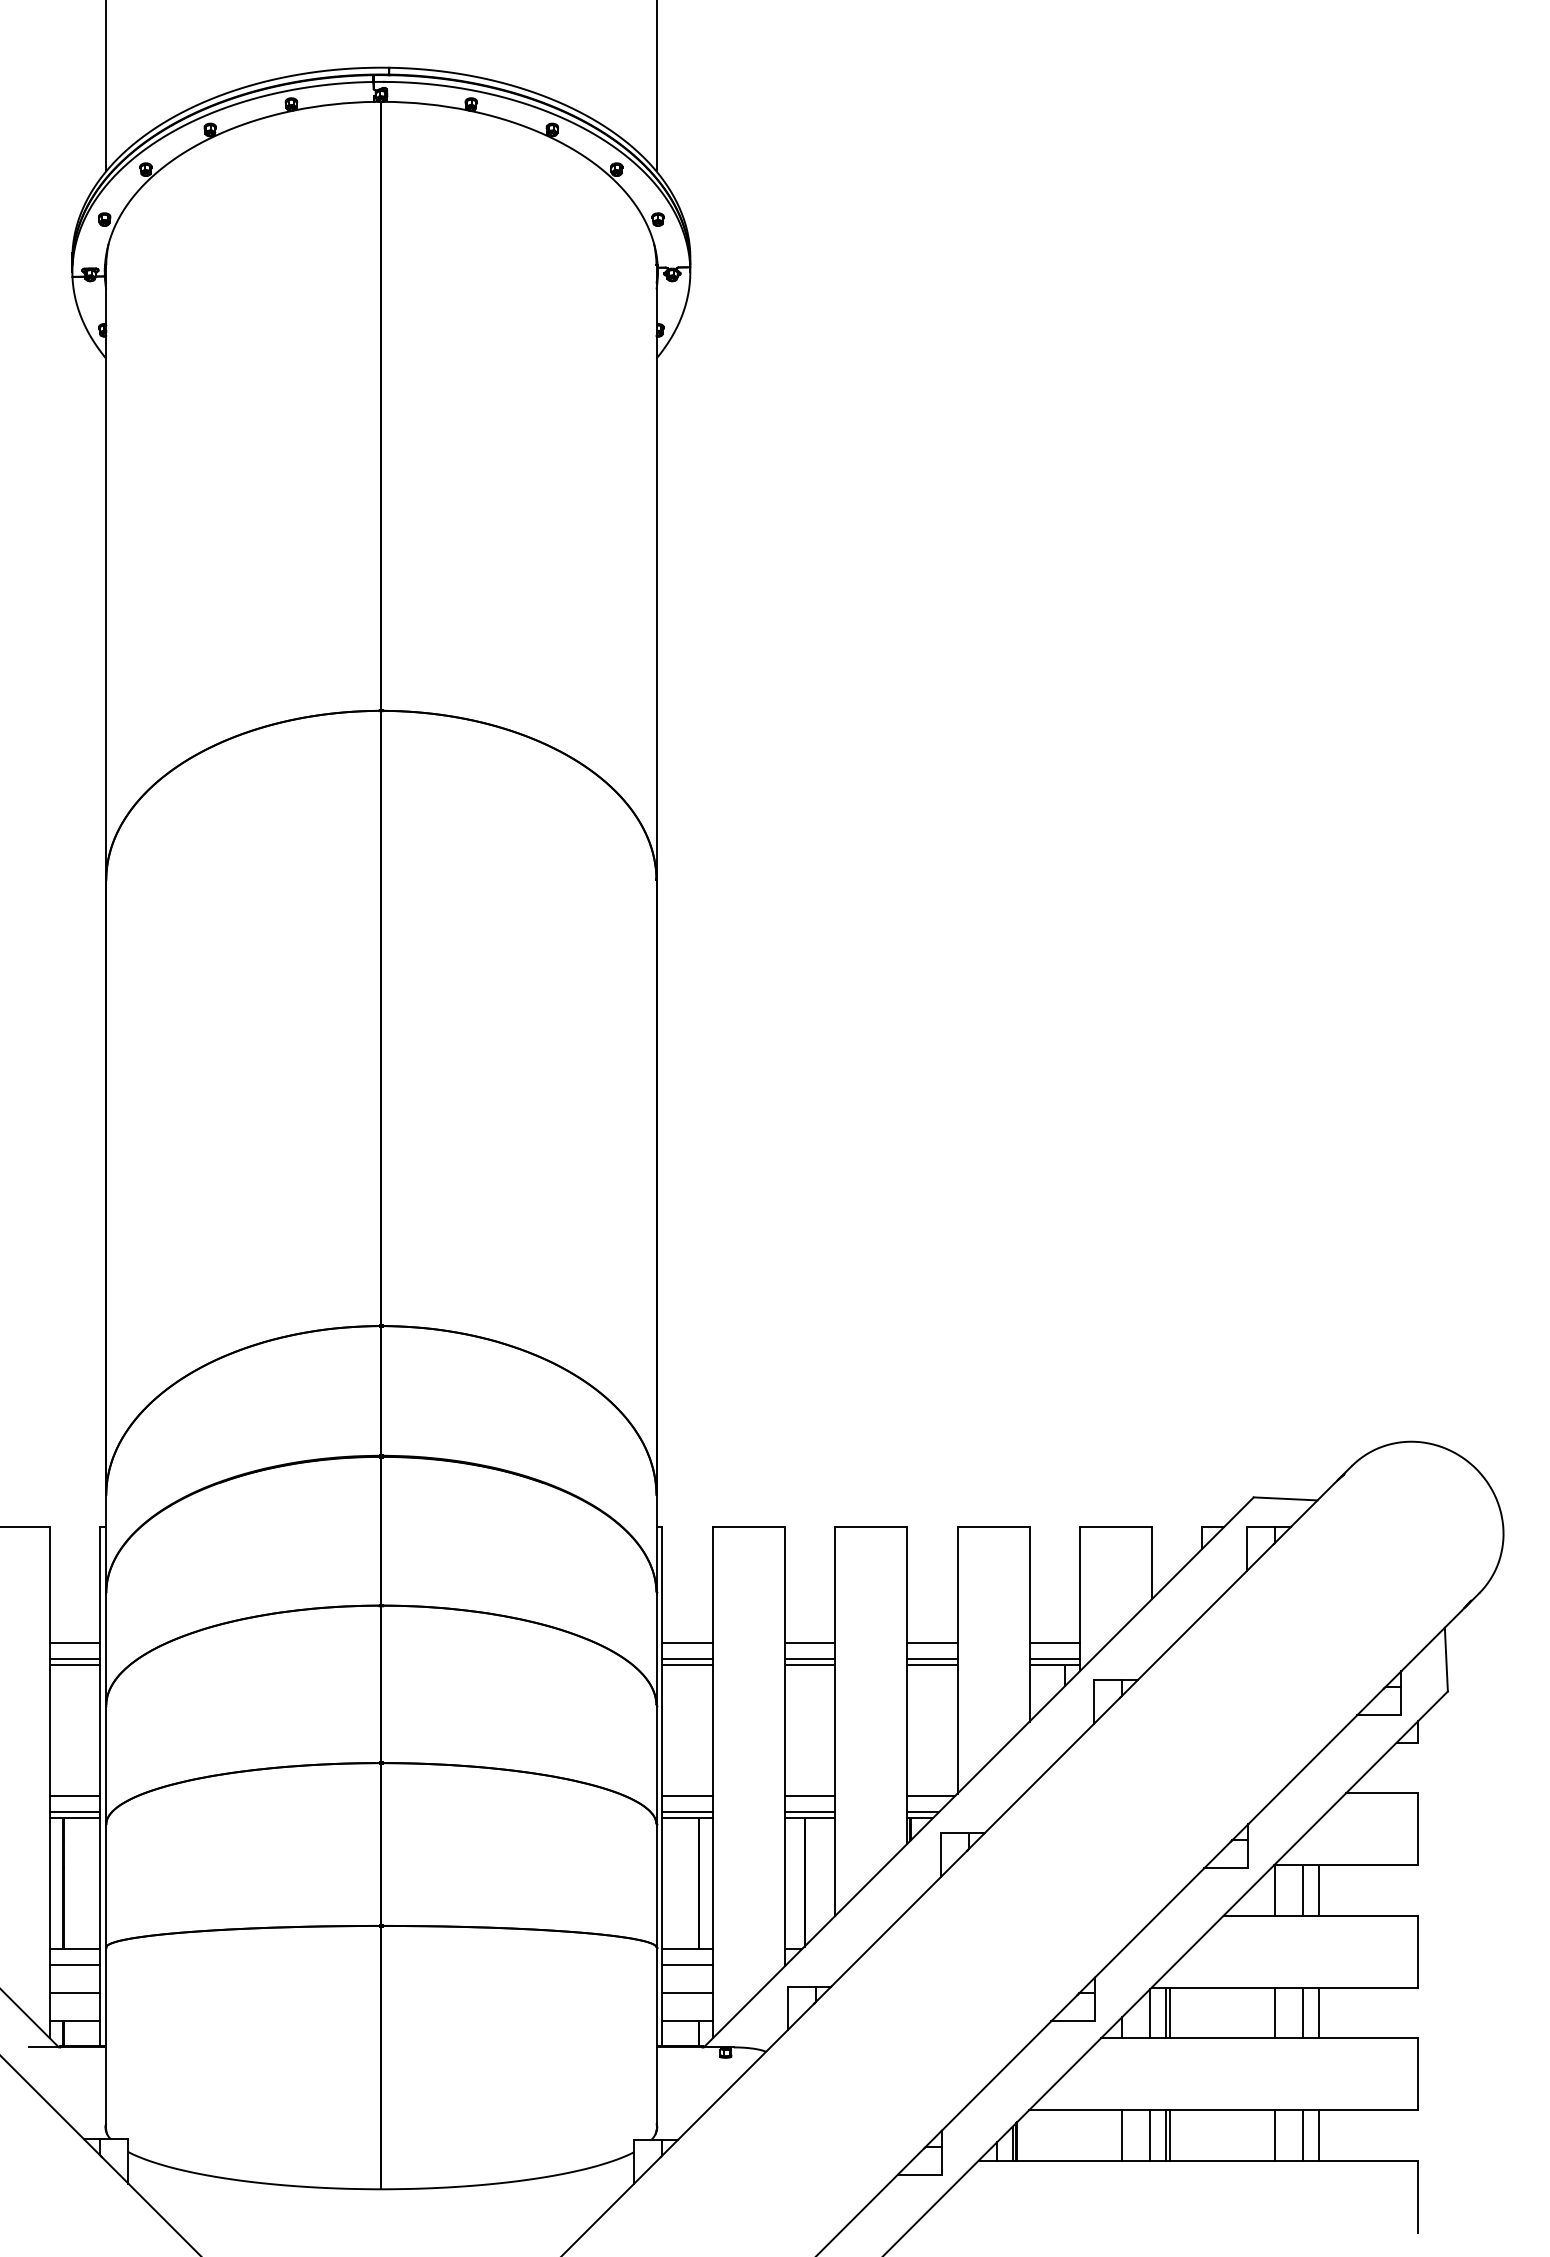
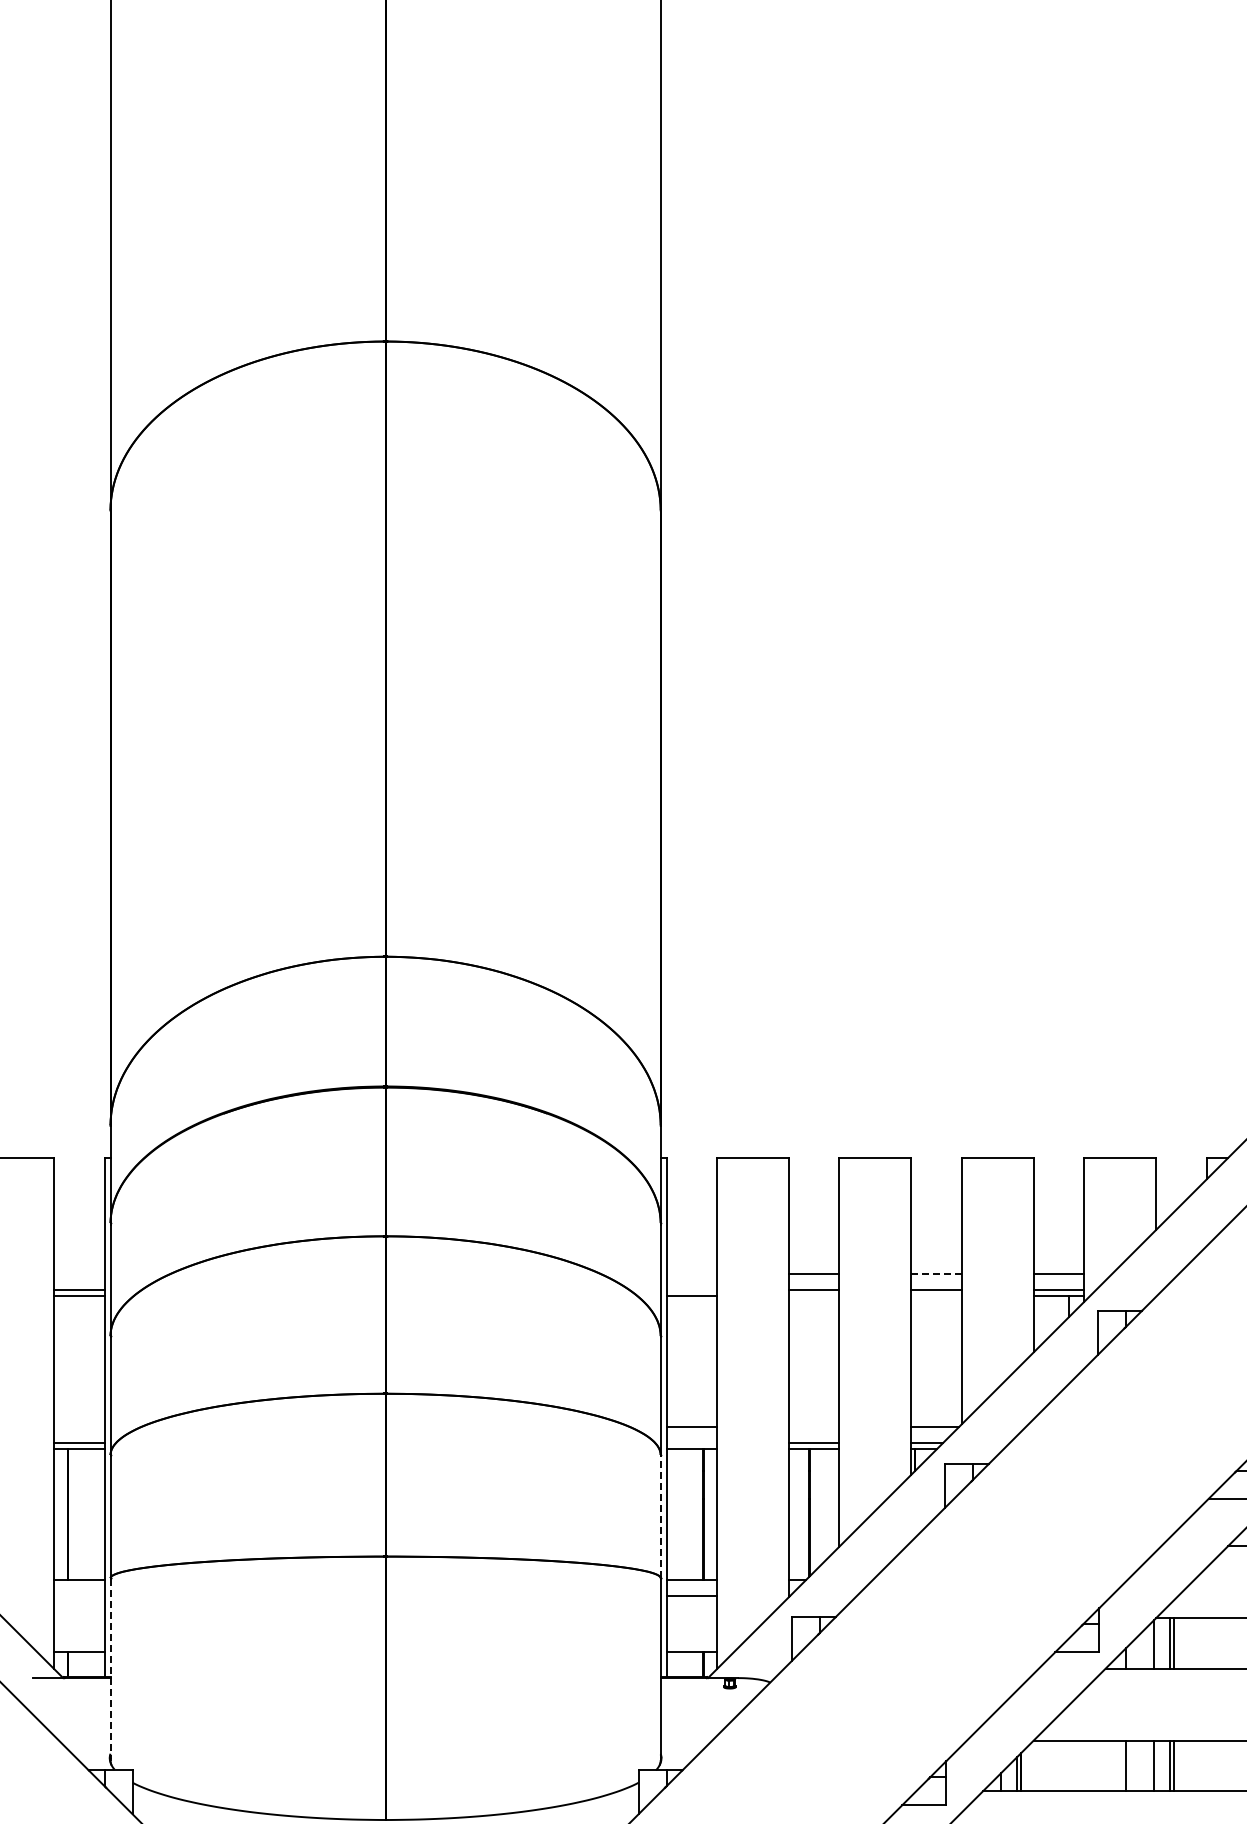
line: (75, 1643) -> (79, 1274), removed
line: (687, 1643) -> (691, 1274), removed
line: (932, 1643) -> (936, 1274), solid -> dashed
line: (687, 1658) -> (691, 1289), removed
line: (809, 1665) -> (813, 1296), removed
line: (932, 1665) -> (936, 1296), removed
line: (75, 1796) -> (79, 1427), removed
line: (809, 1796) -> (813, 1427), removed
line: (687, 1812) -> (691, 1443), removed
line: (656, 1886) -> (660, 1517), solid -> dashed
line: (75, 1965) -> (79, 1596), removed
line: (75, 1993) -> (79, 1624), removed
line: (687, 1993) -> (691, 1624), removed
line: (106, 2038) -> (110, 1669), solid -> dashed

